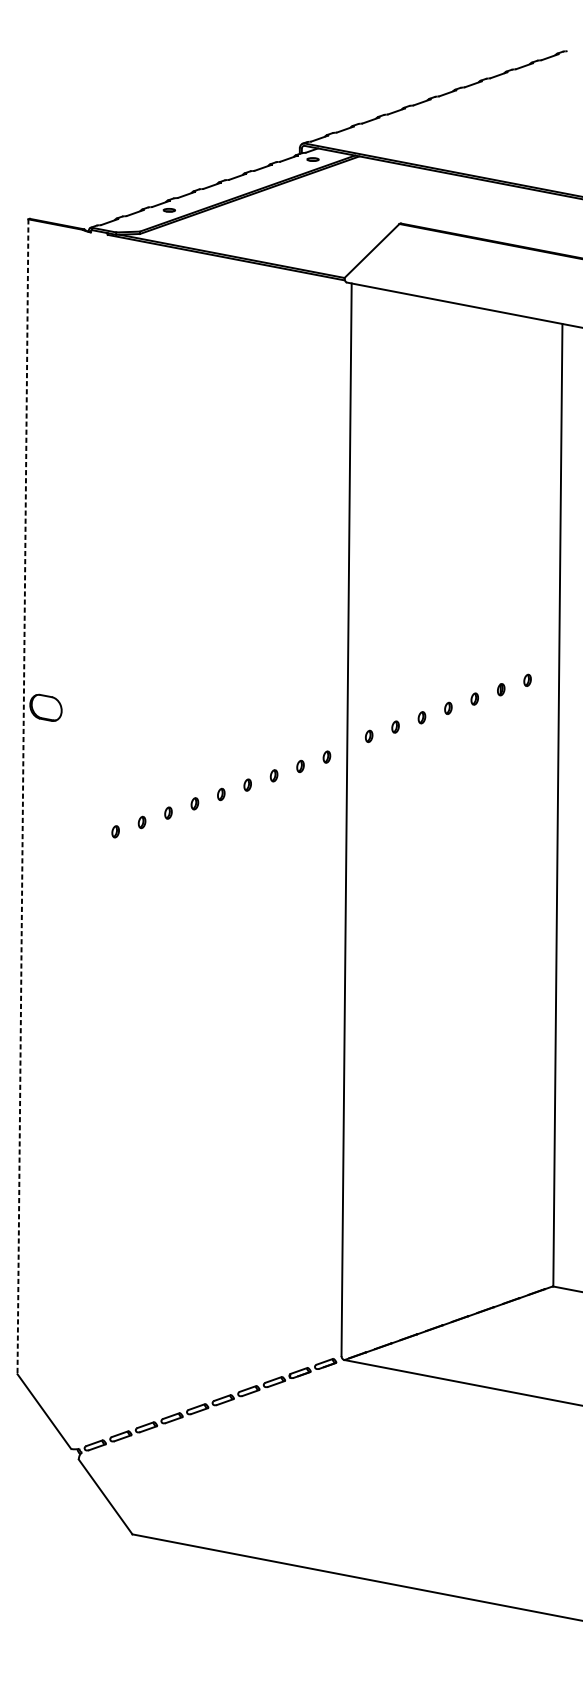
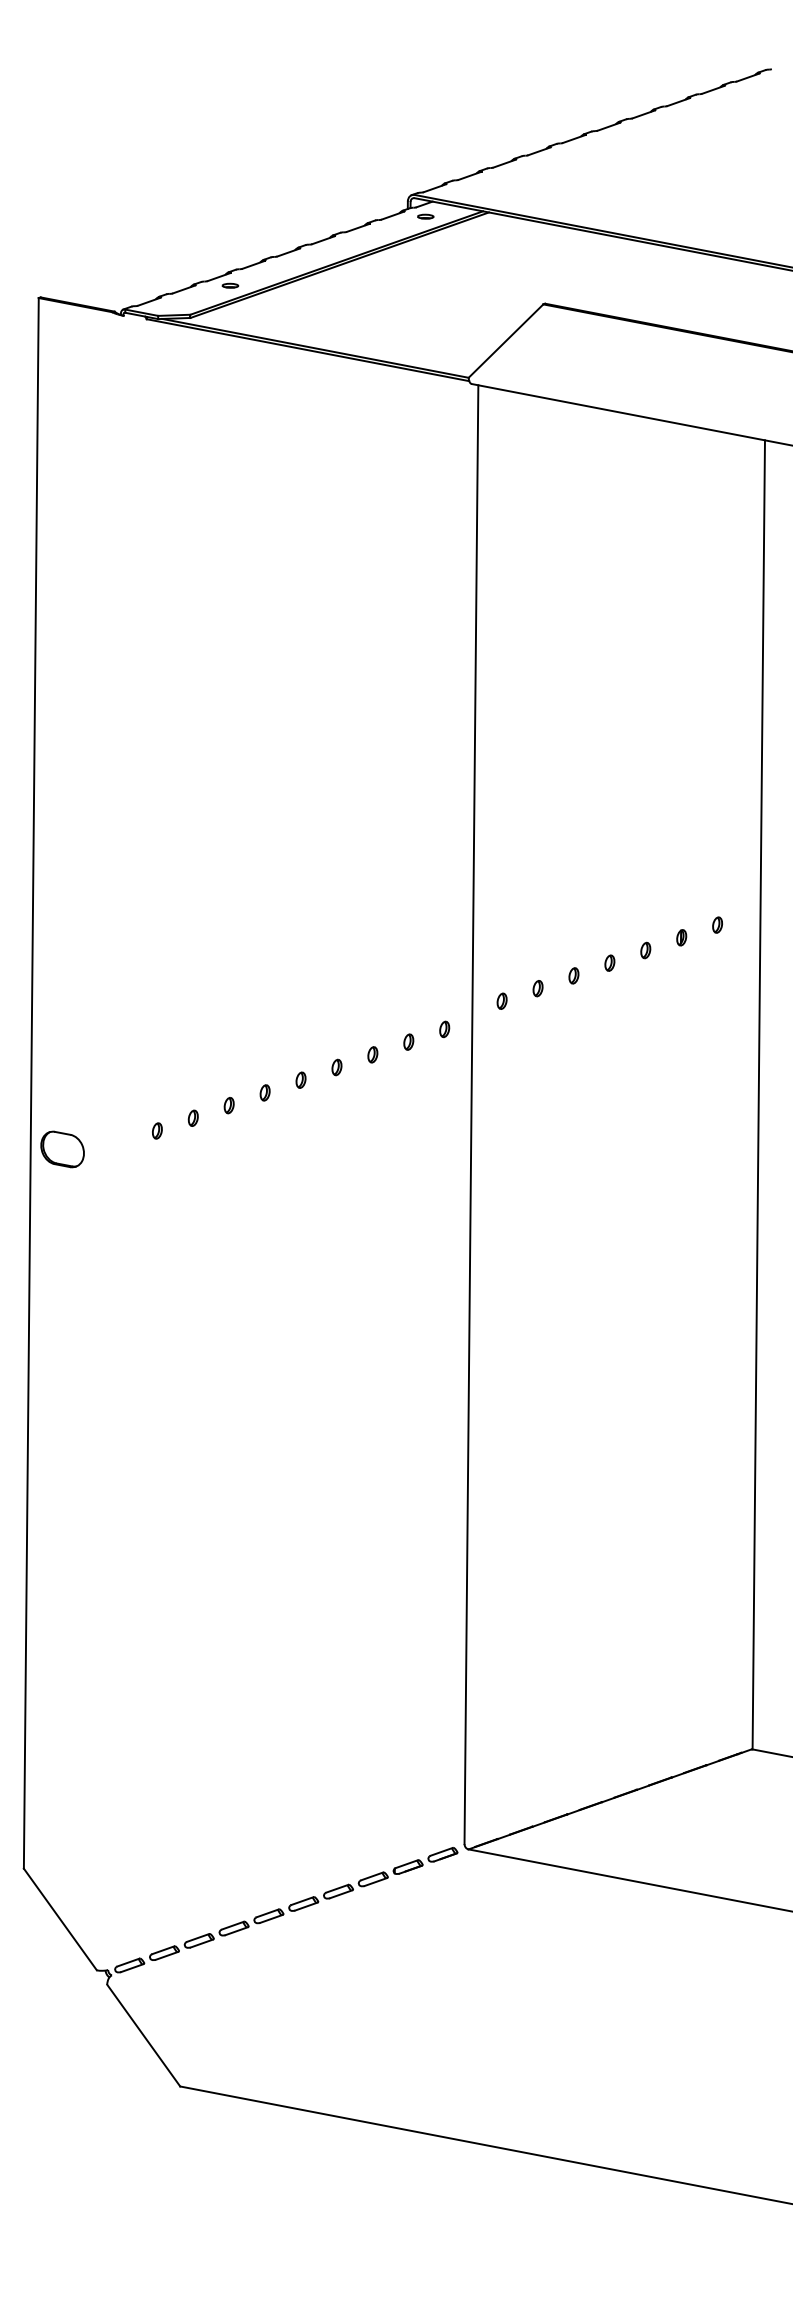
part: (45, 707) -> (62, 1149), moved
line: (23, 796) -> (31, 1083), dashed -> solid

